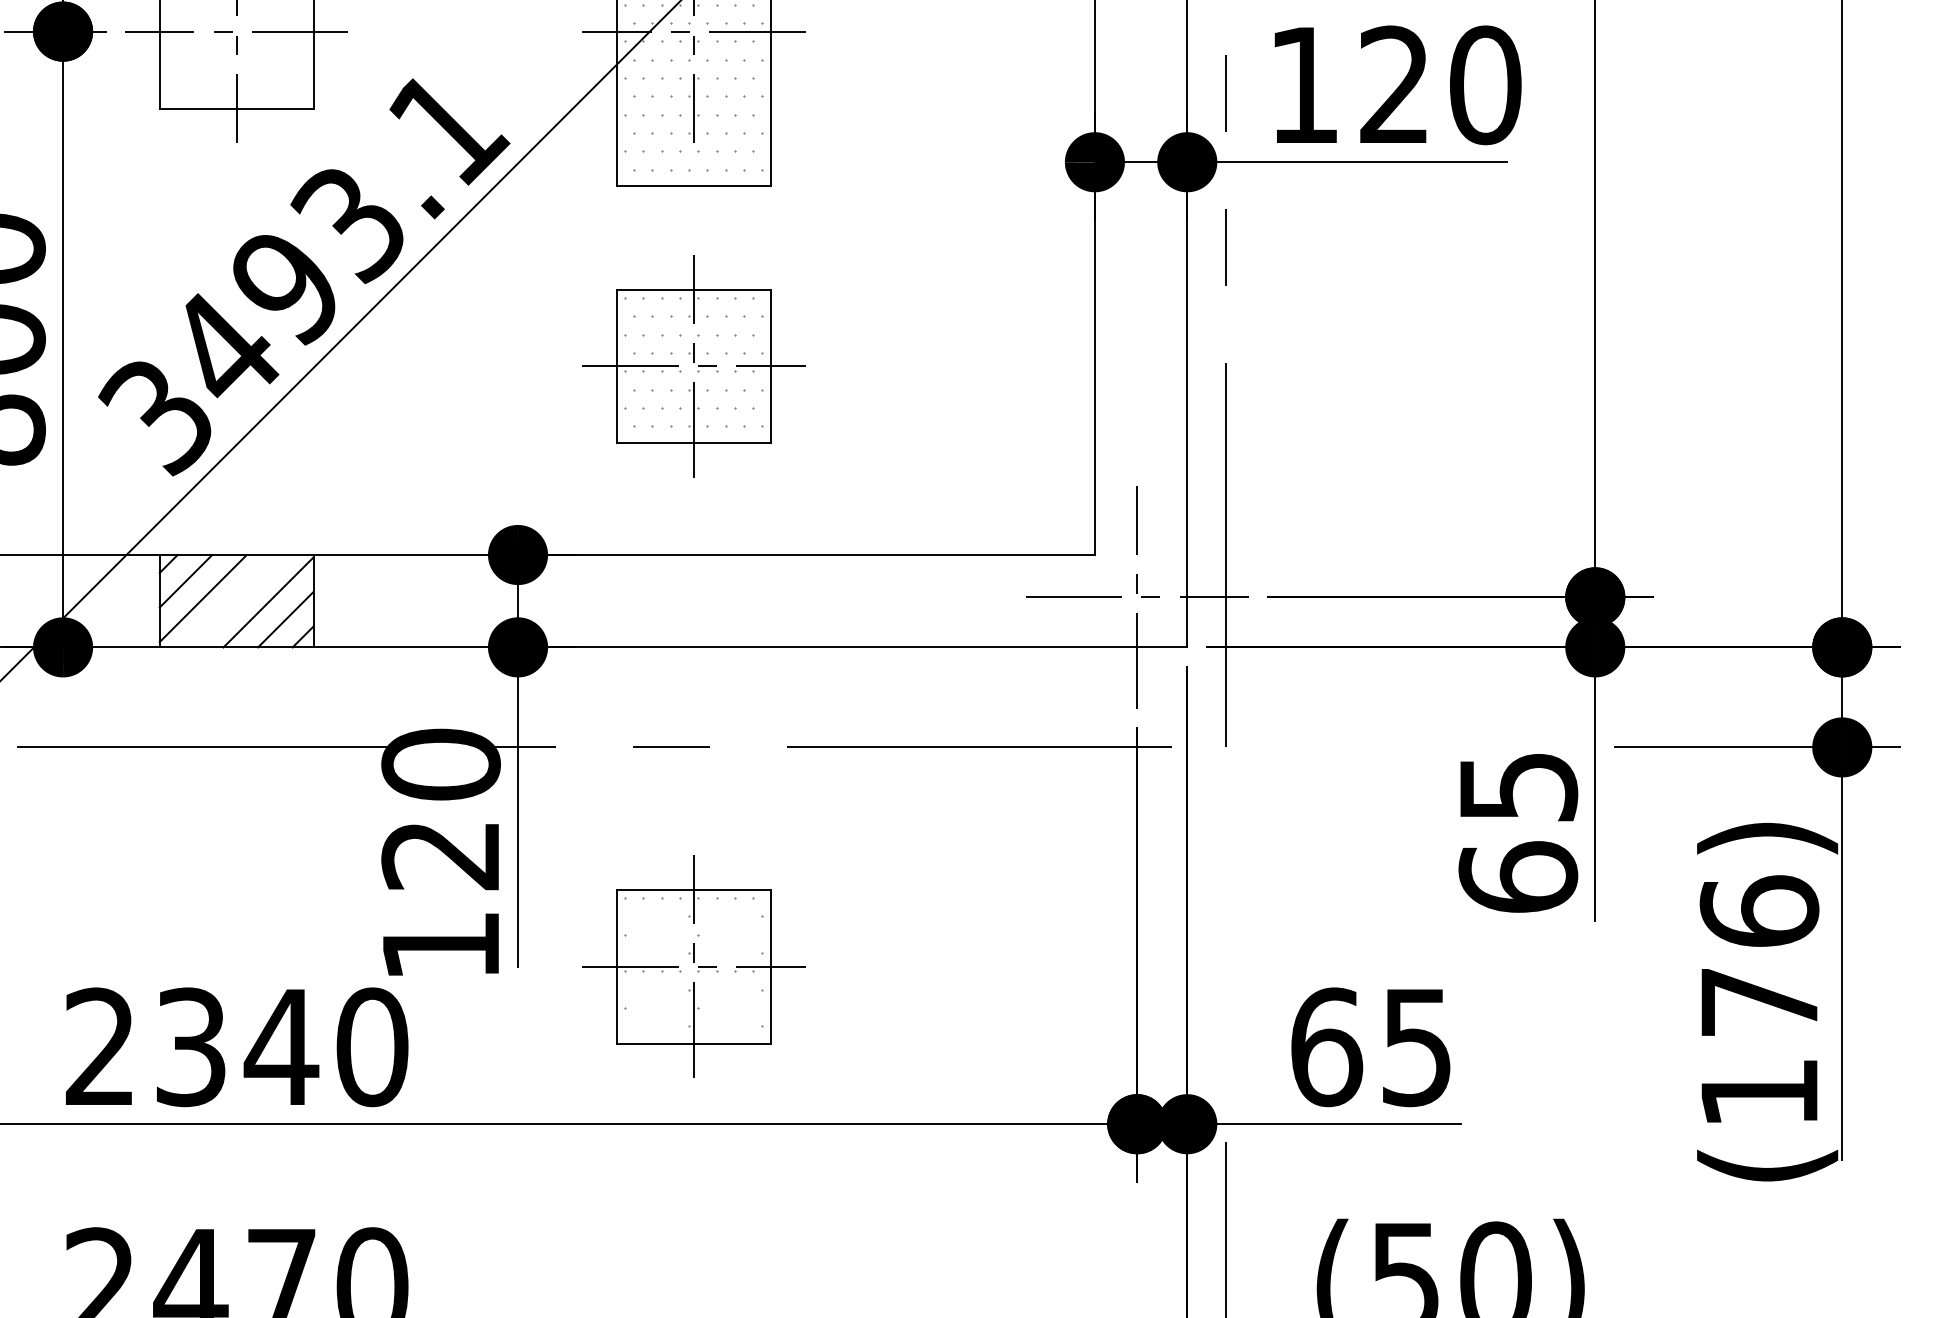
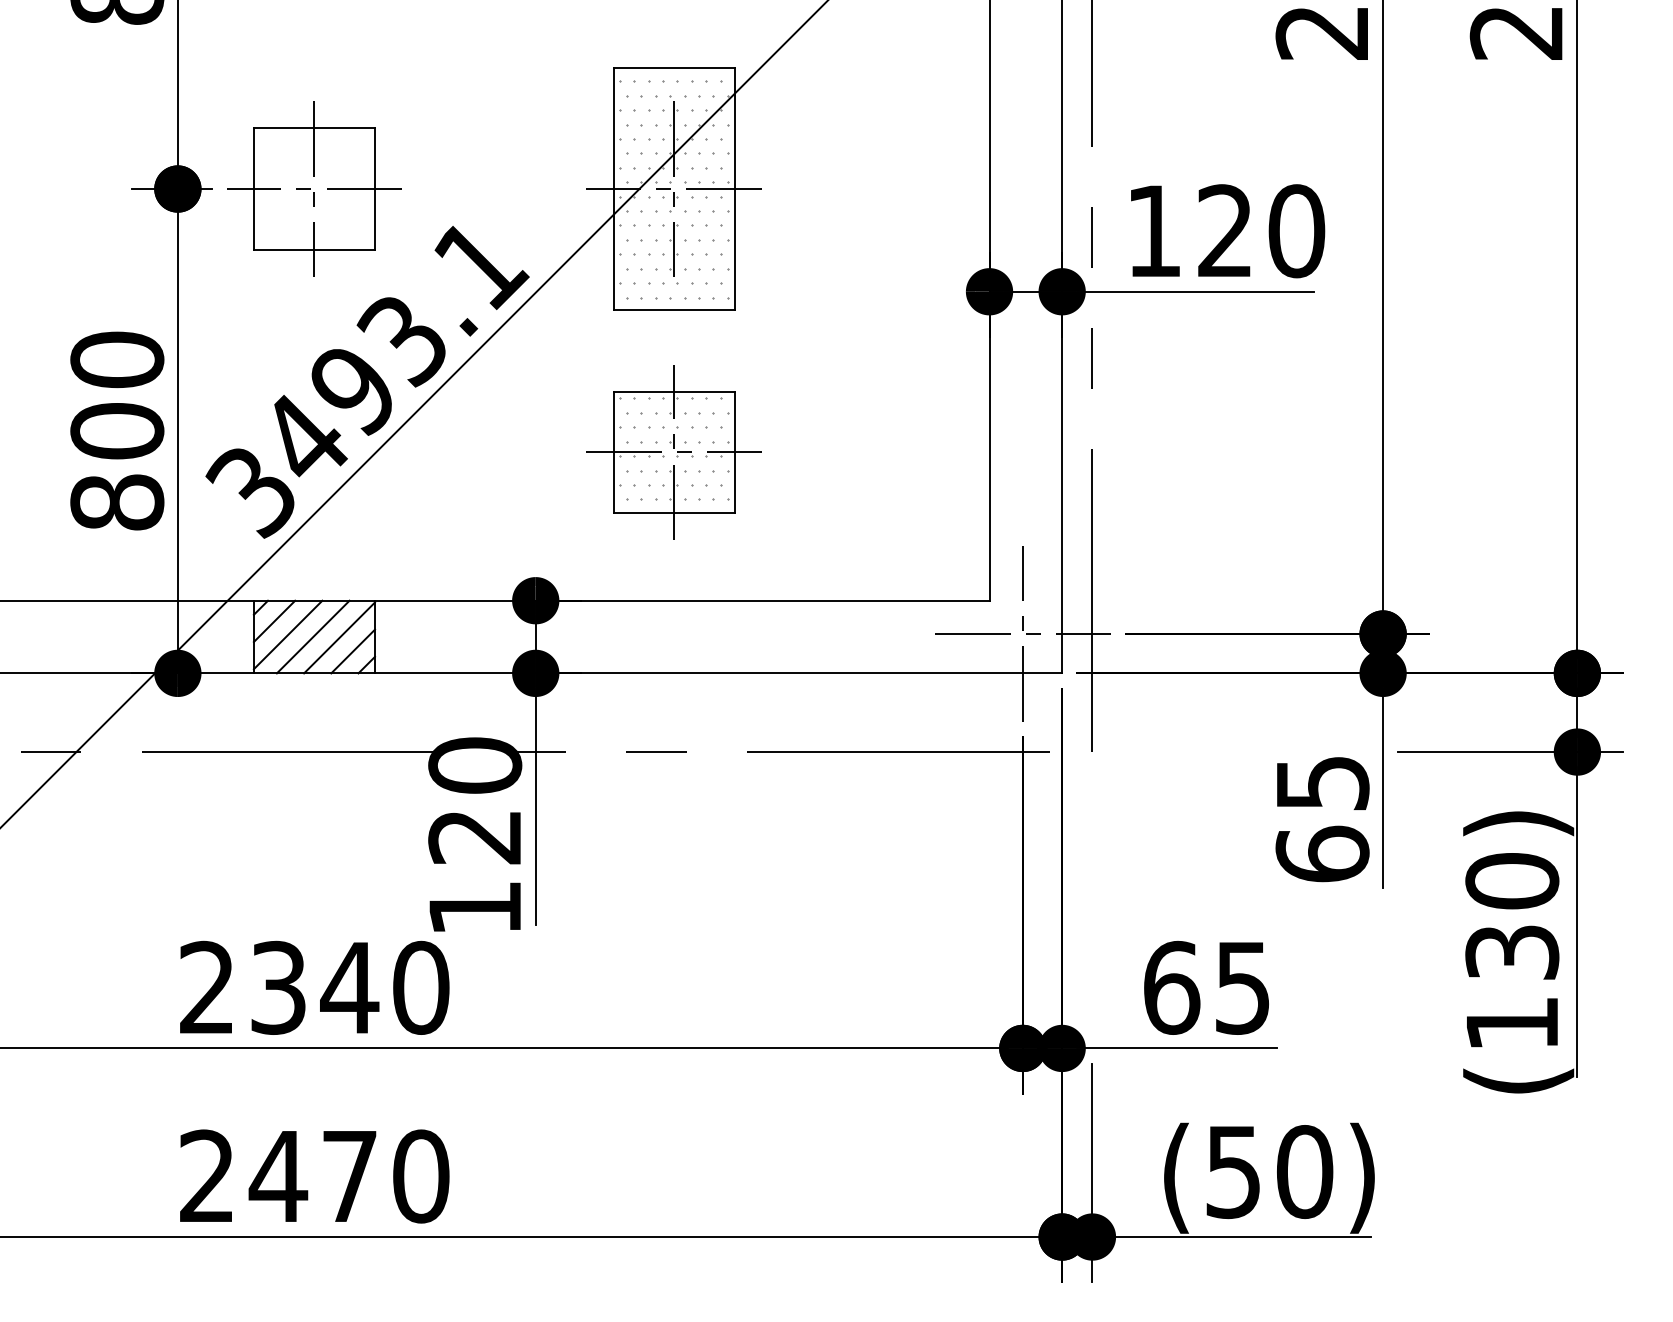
line: (234, 600) -> (312, 636), added
text: (1759, 955) -> (1512, 915), (176) -> (130)
part: (693, 966) -> (673, 924), removed

